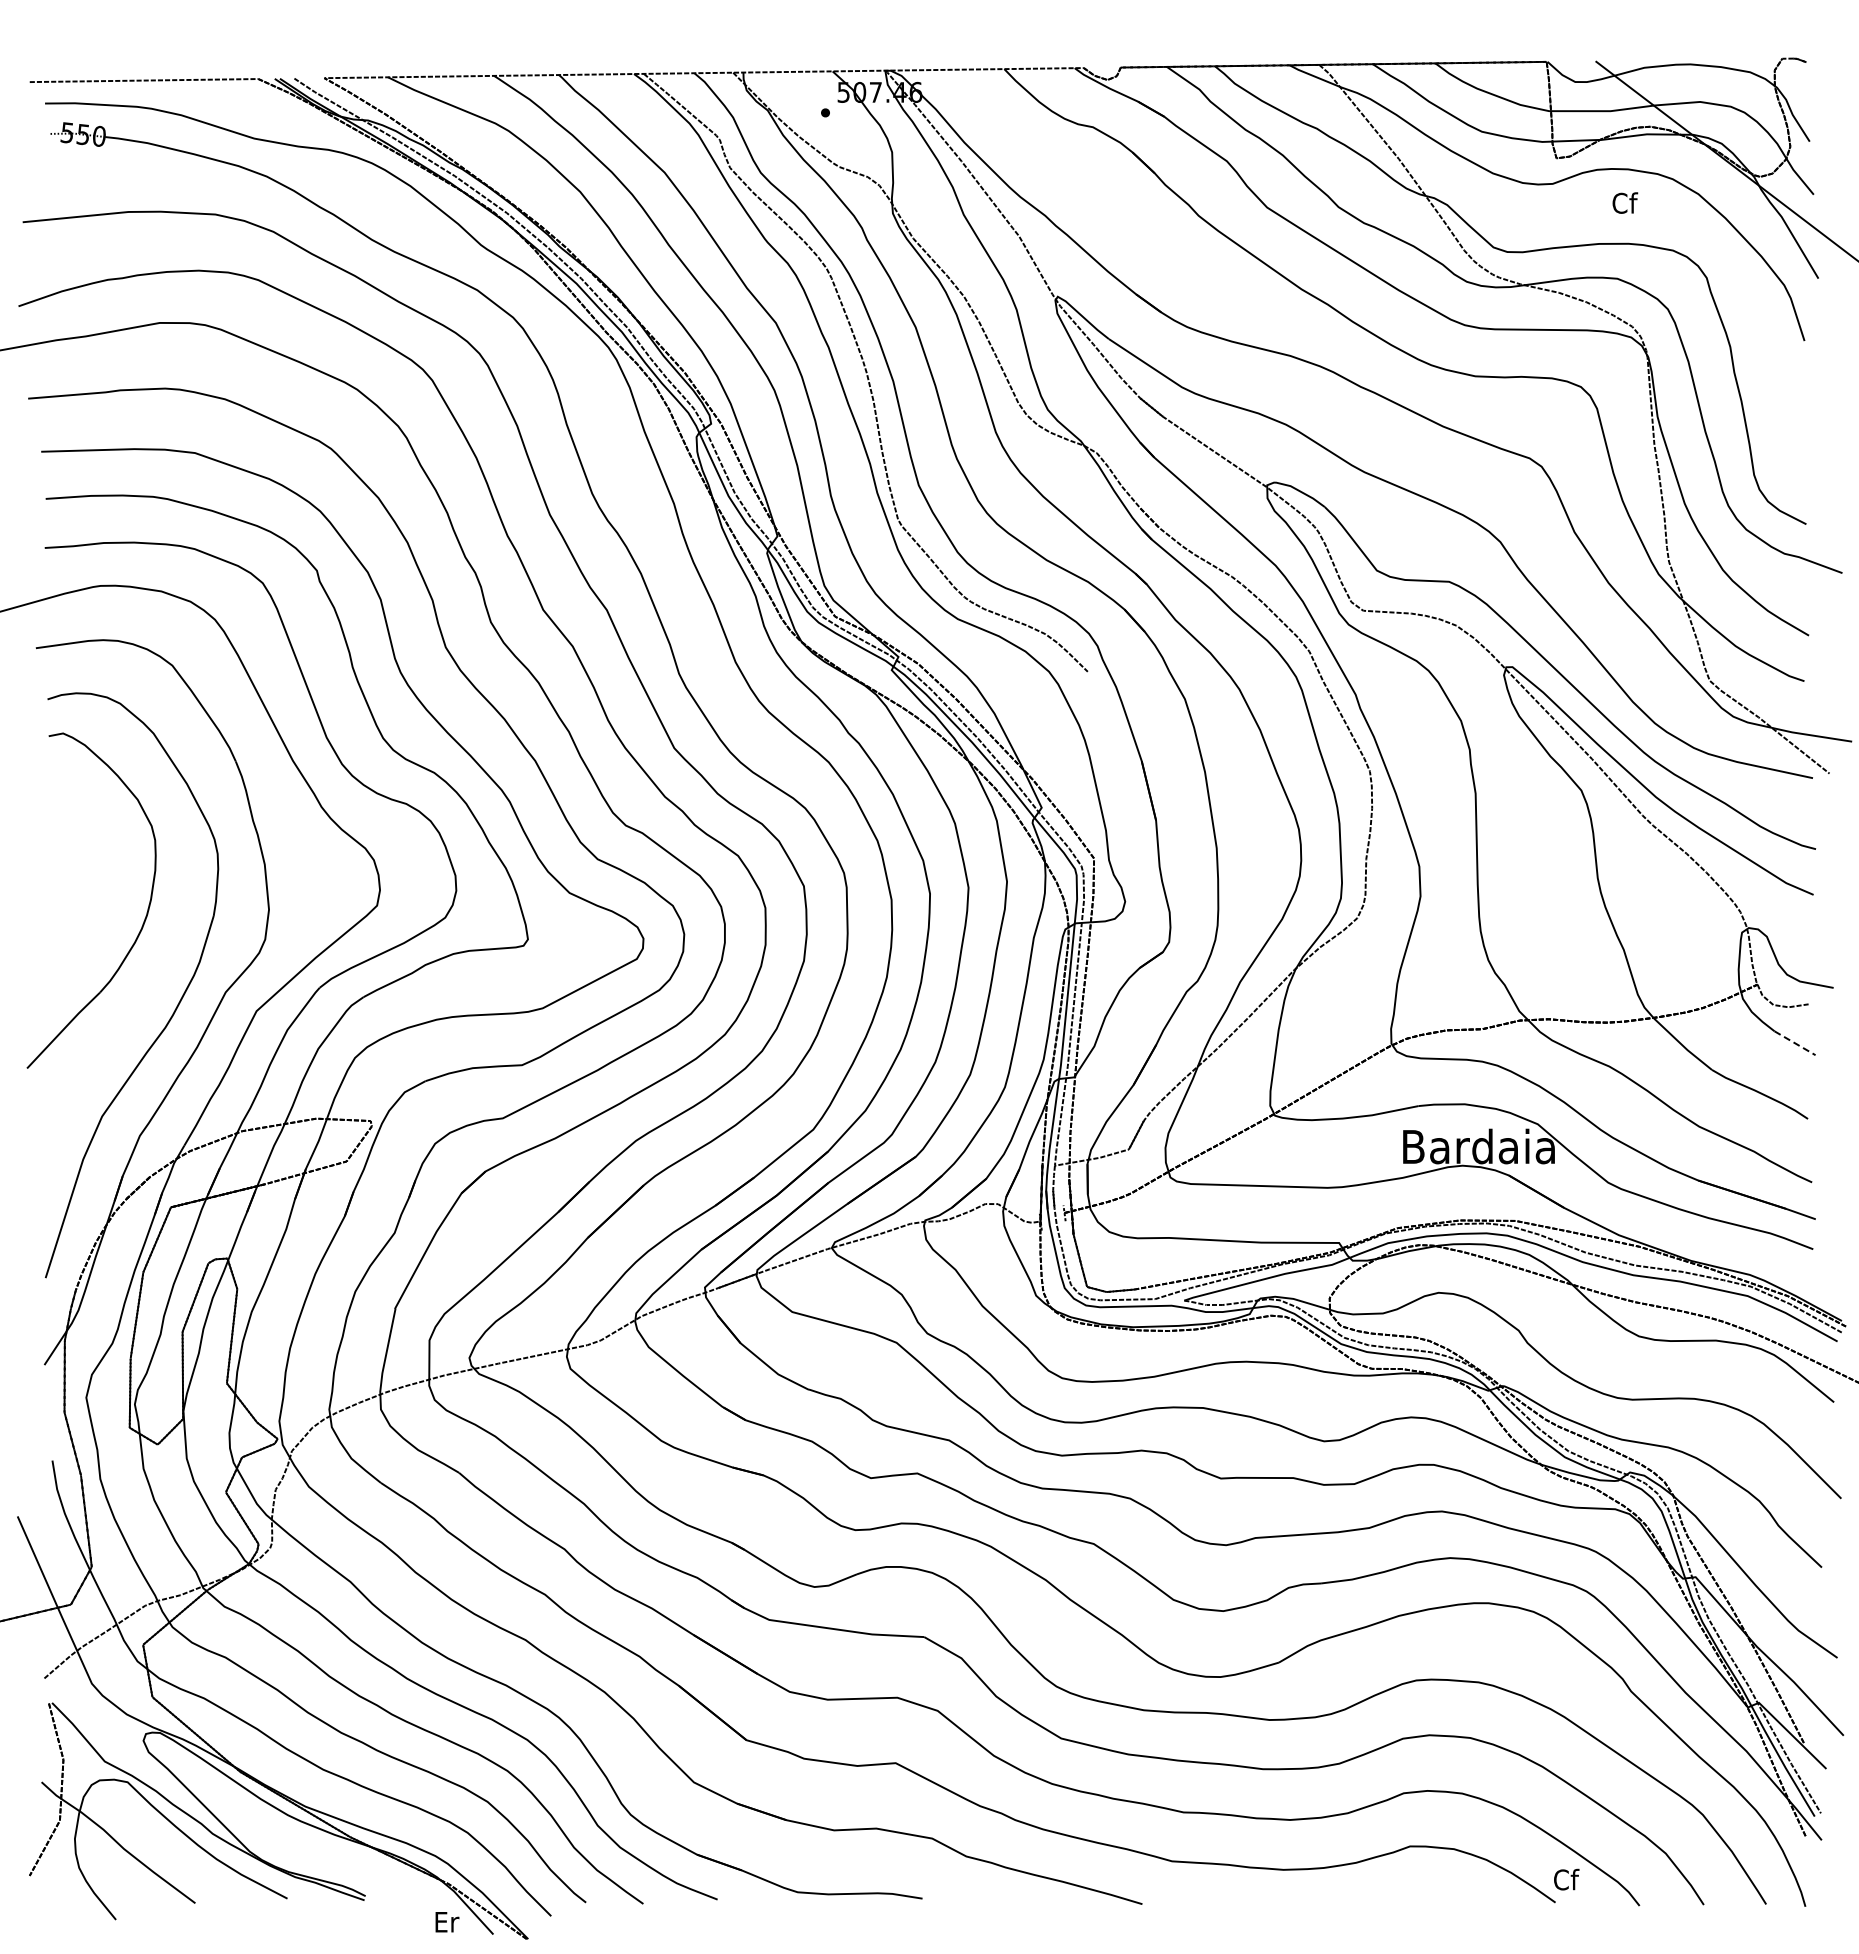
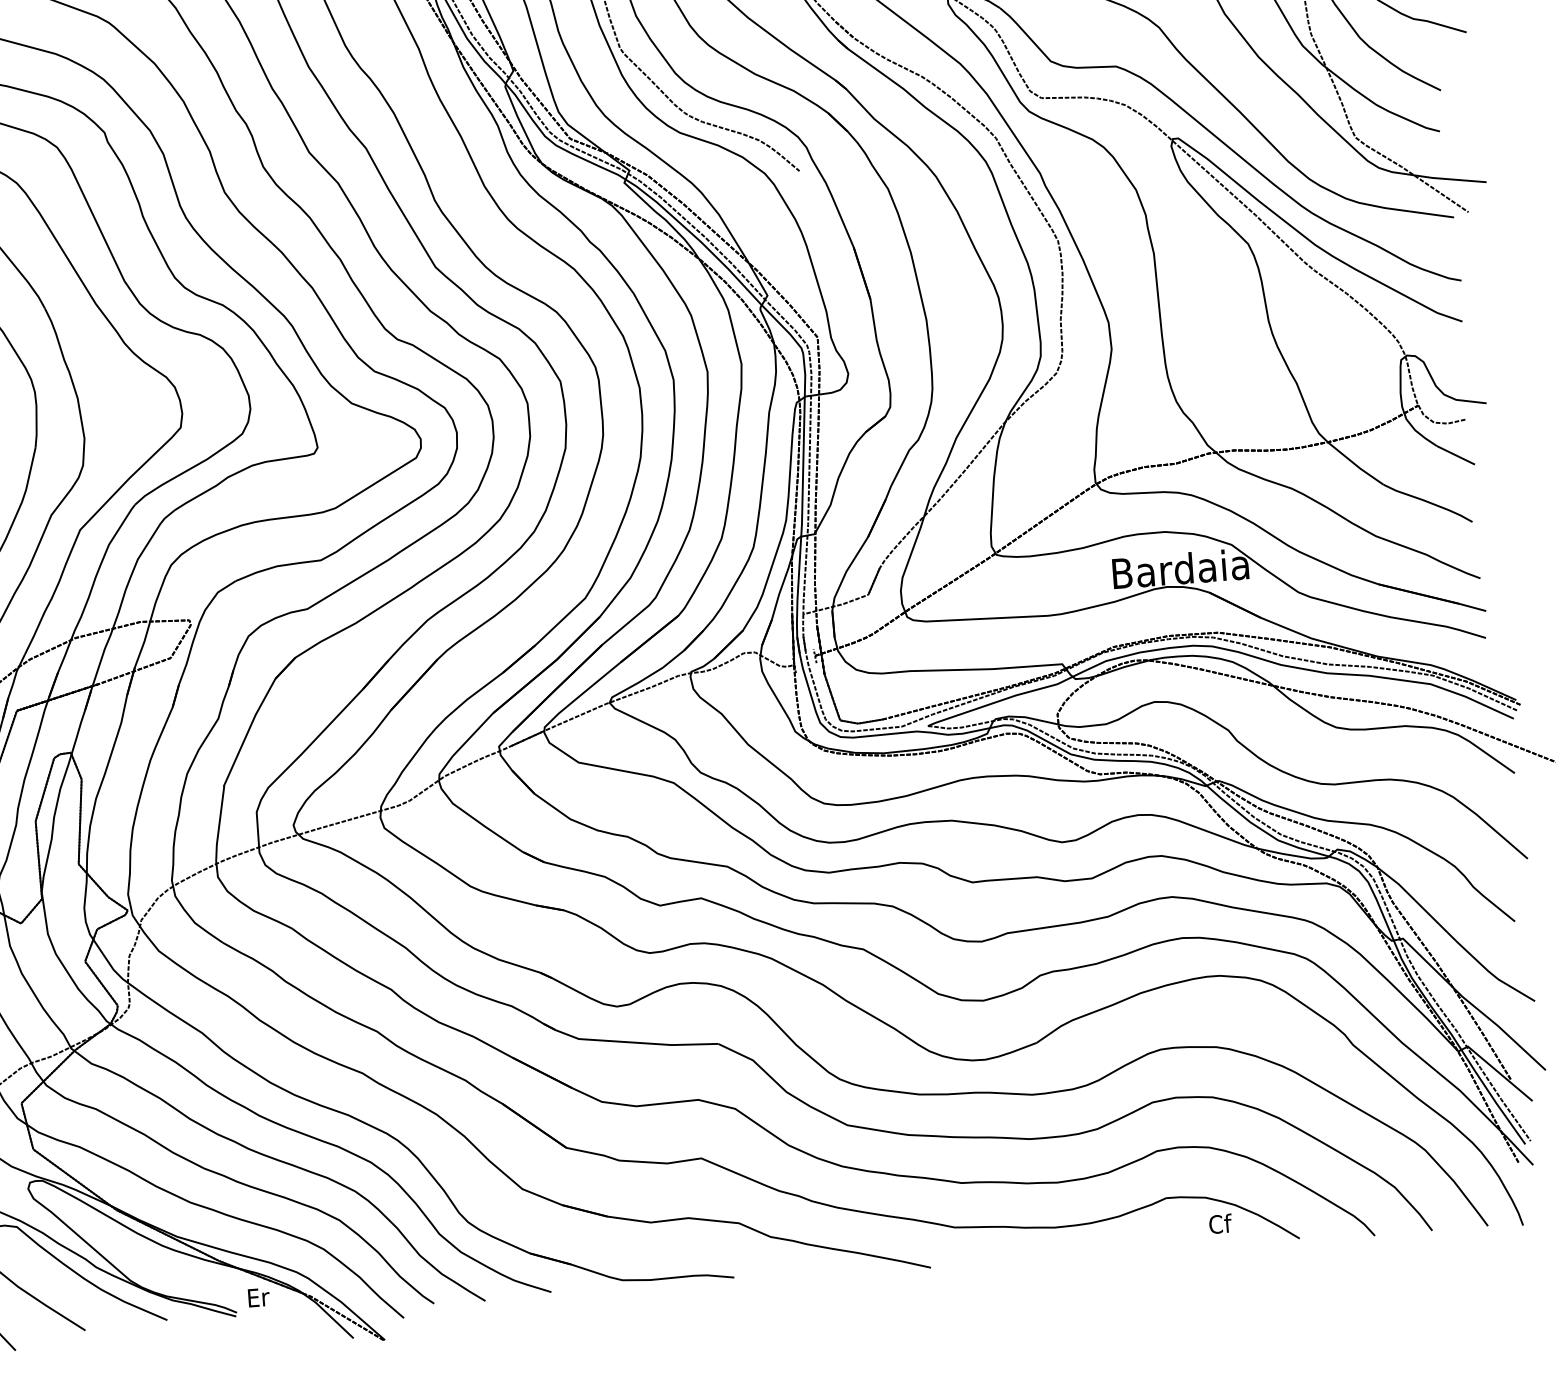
line: (1795, 1043) -> (1456, 455), dashed -> solid
text: (1566, 1879) -> (1220, 1223), moved
text: (447, 1922) -> (259, 1297), moved

